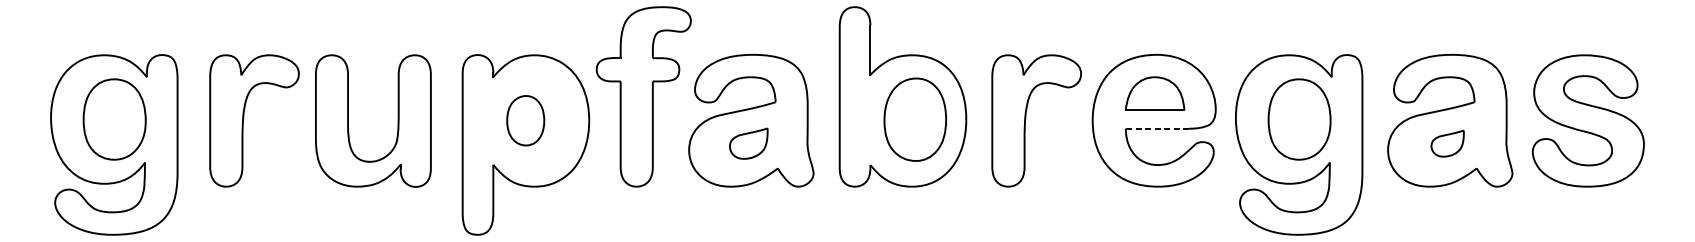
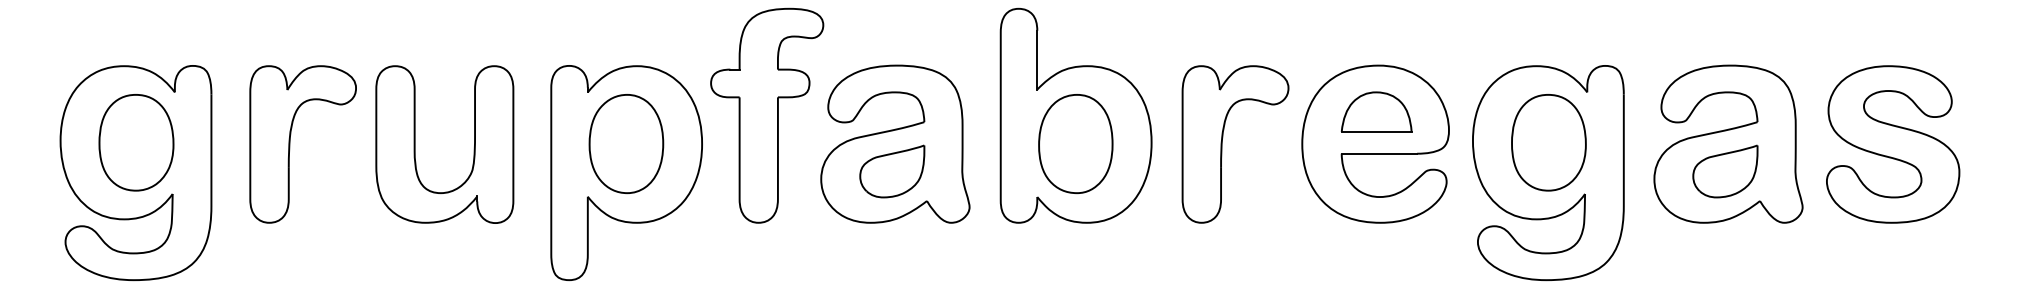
part: (915, 119) -> (1075, 143), moved
part: (525, 121) -> (626, 144), size x1.67
line: (1157, 128) -> (1379, 153), dashed -> solid
part: (748, 143) -> (892, 171), size x1.43
part: (1447, 143) -> (1725, 171), size x1.67

